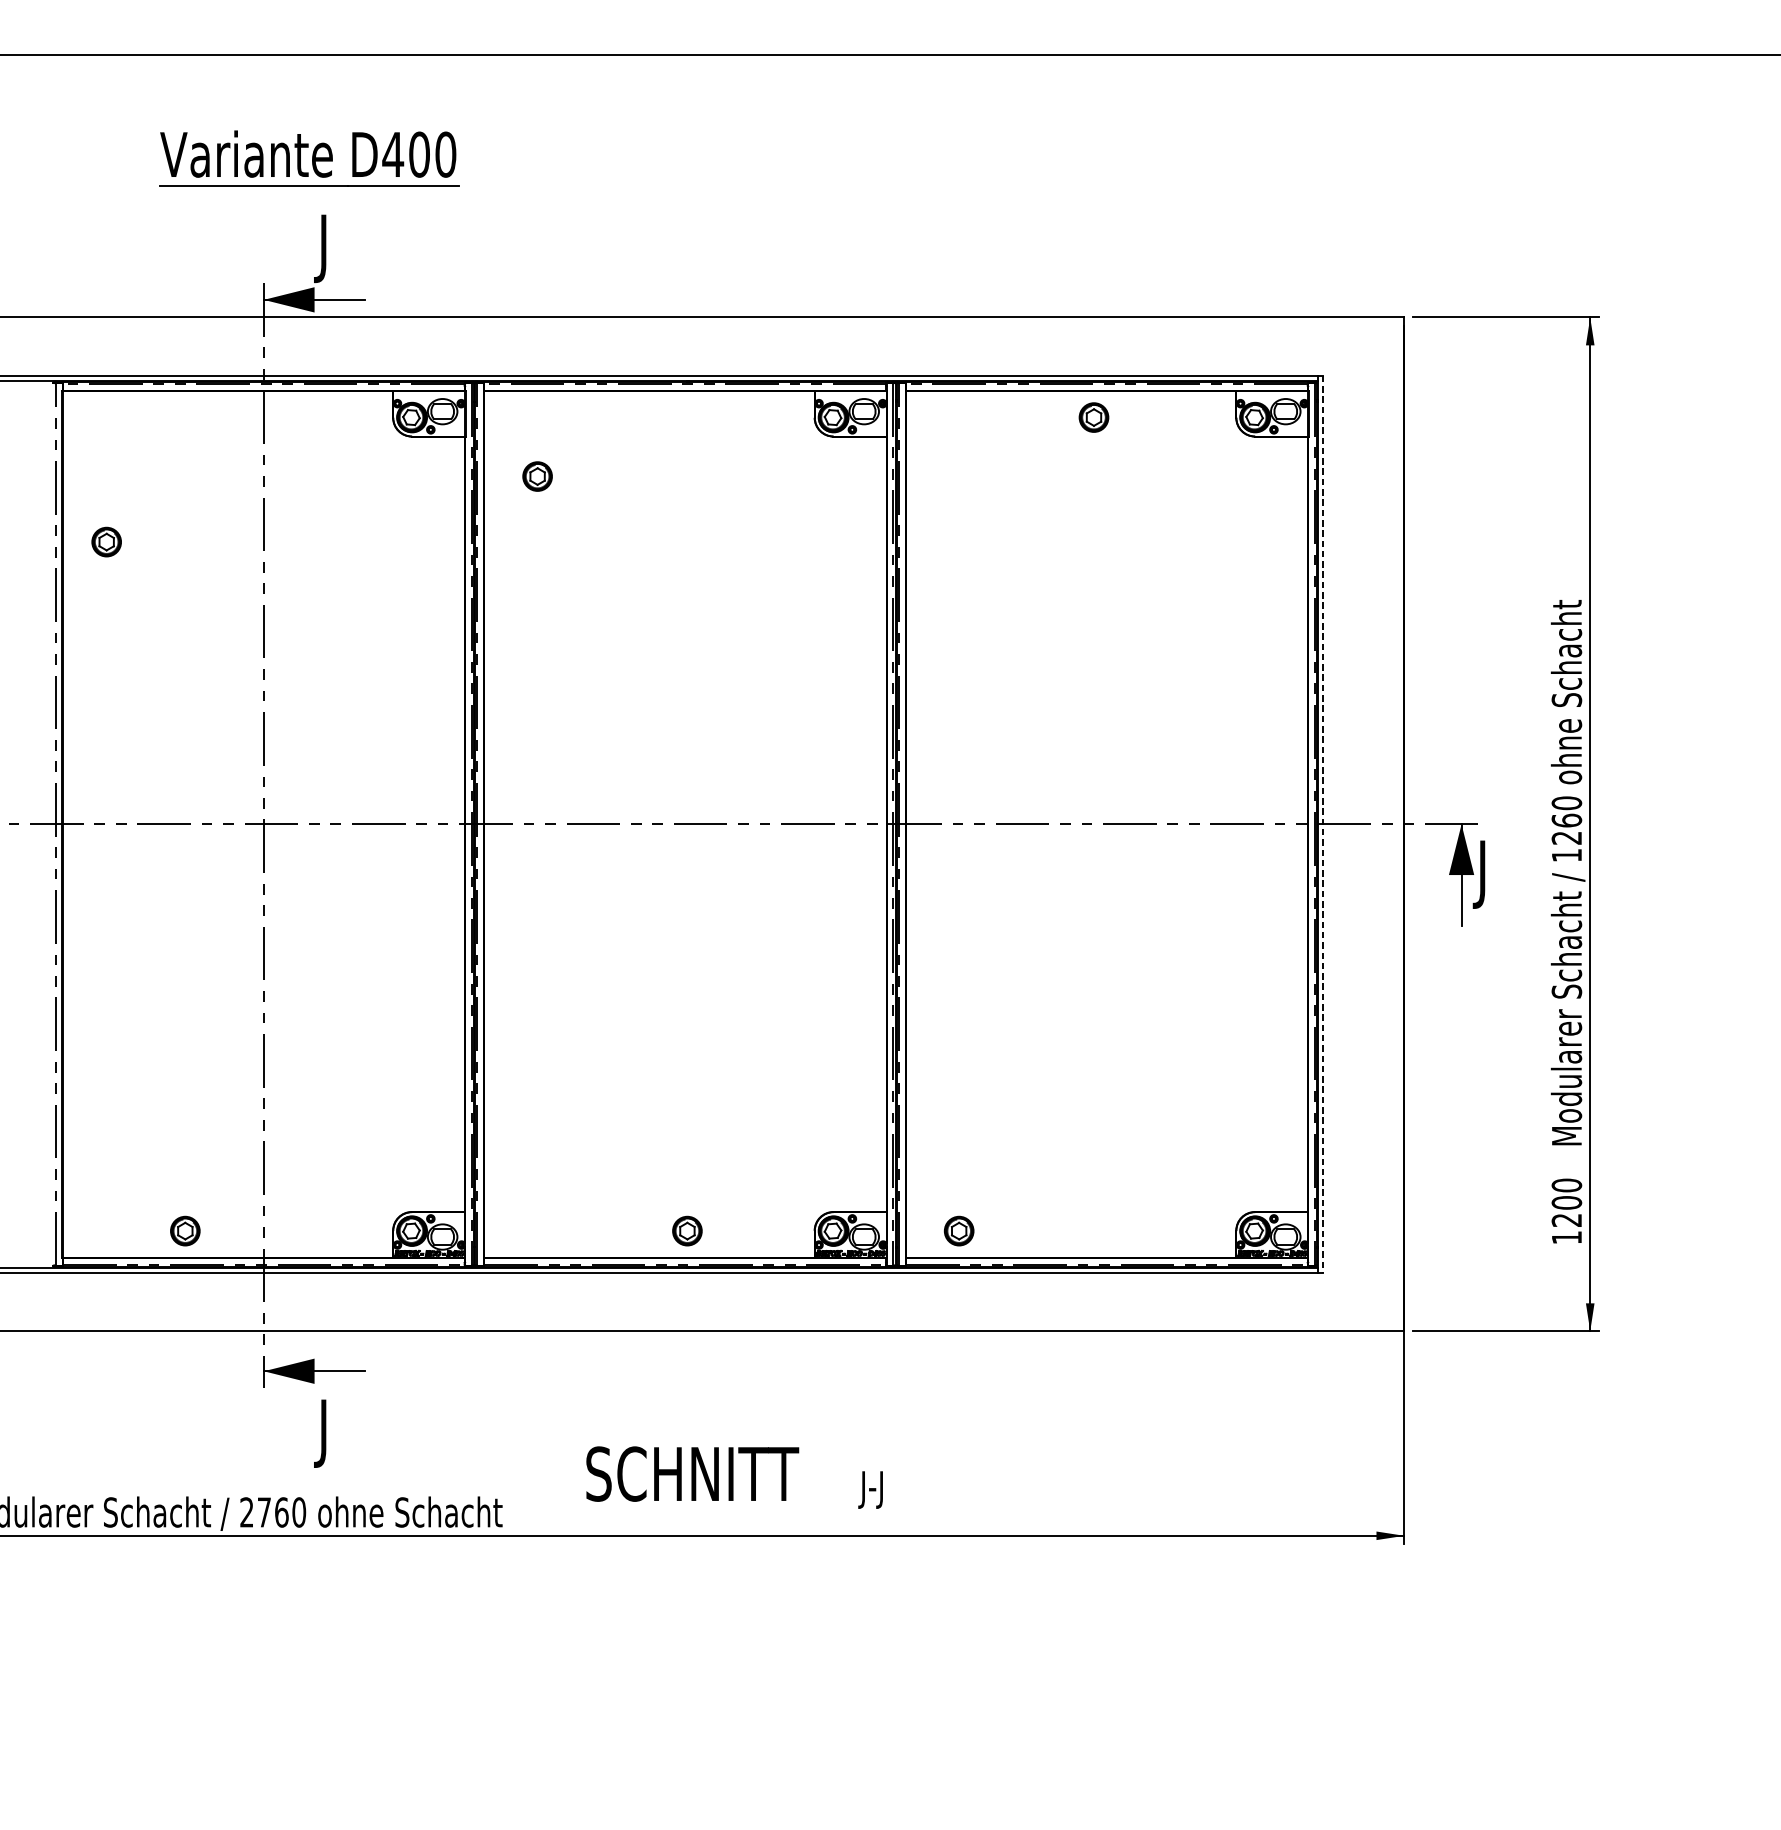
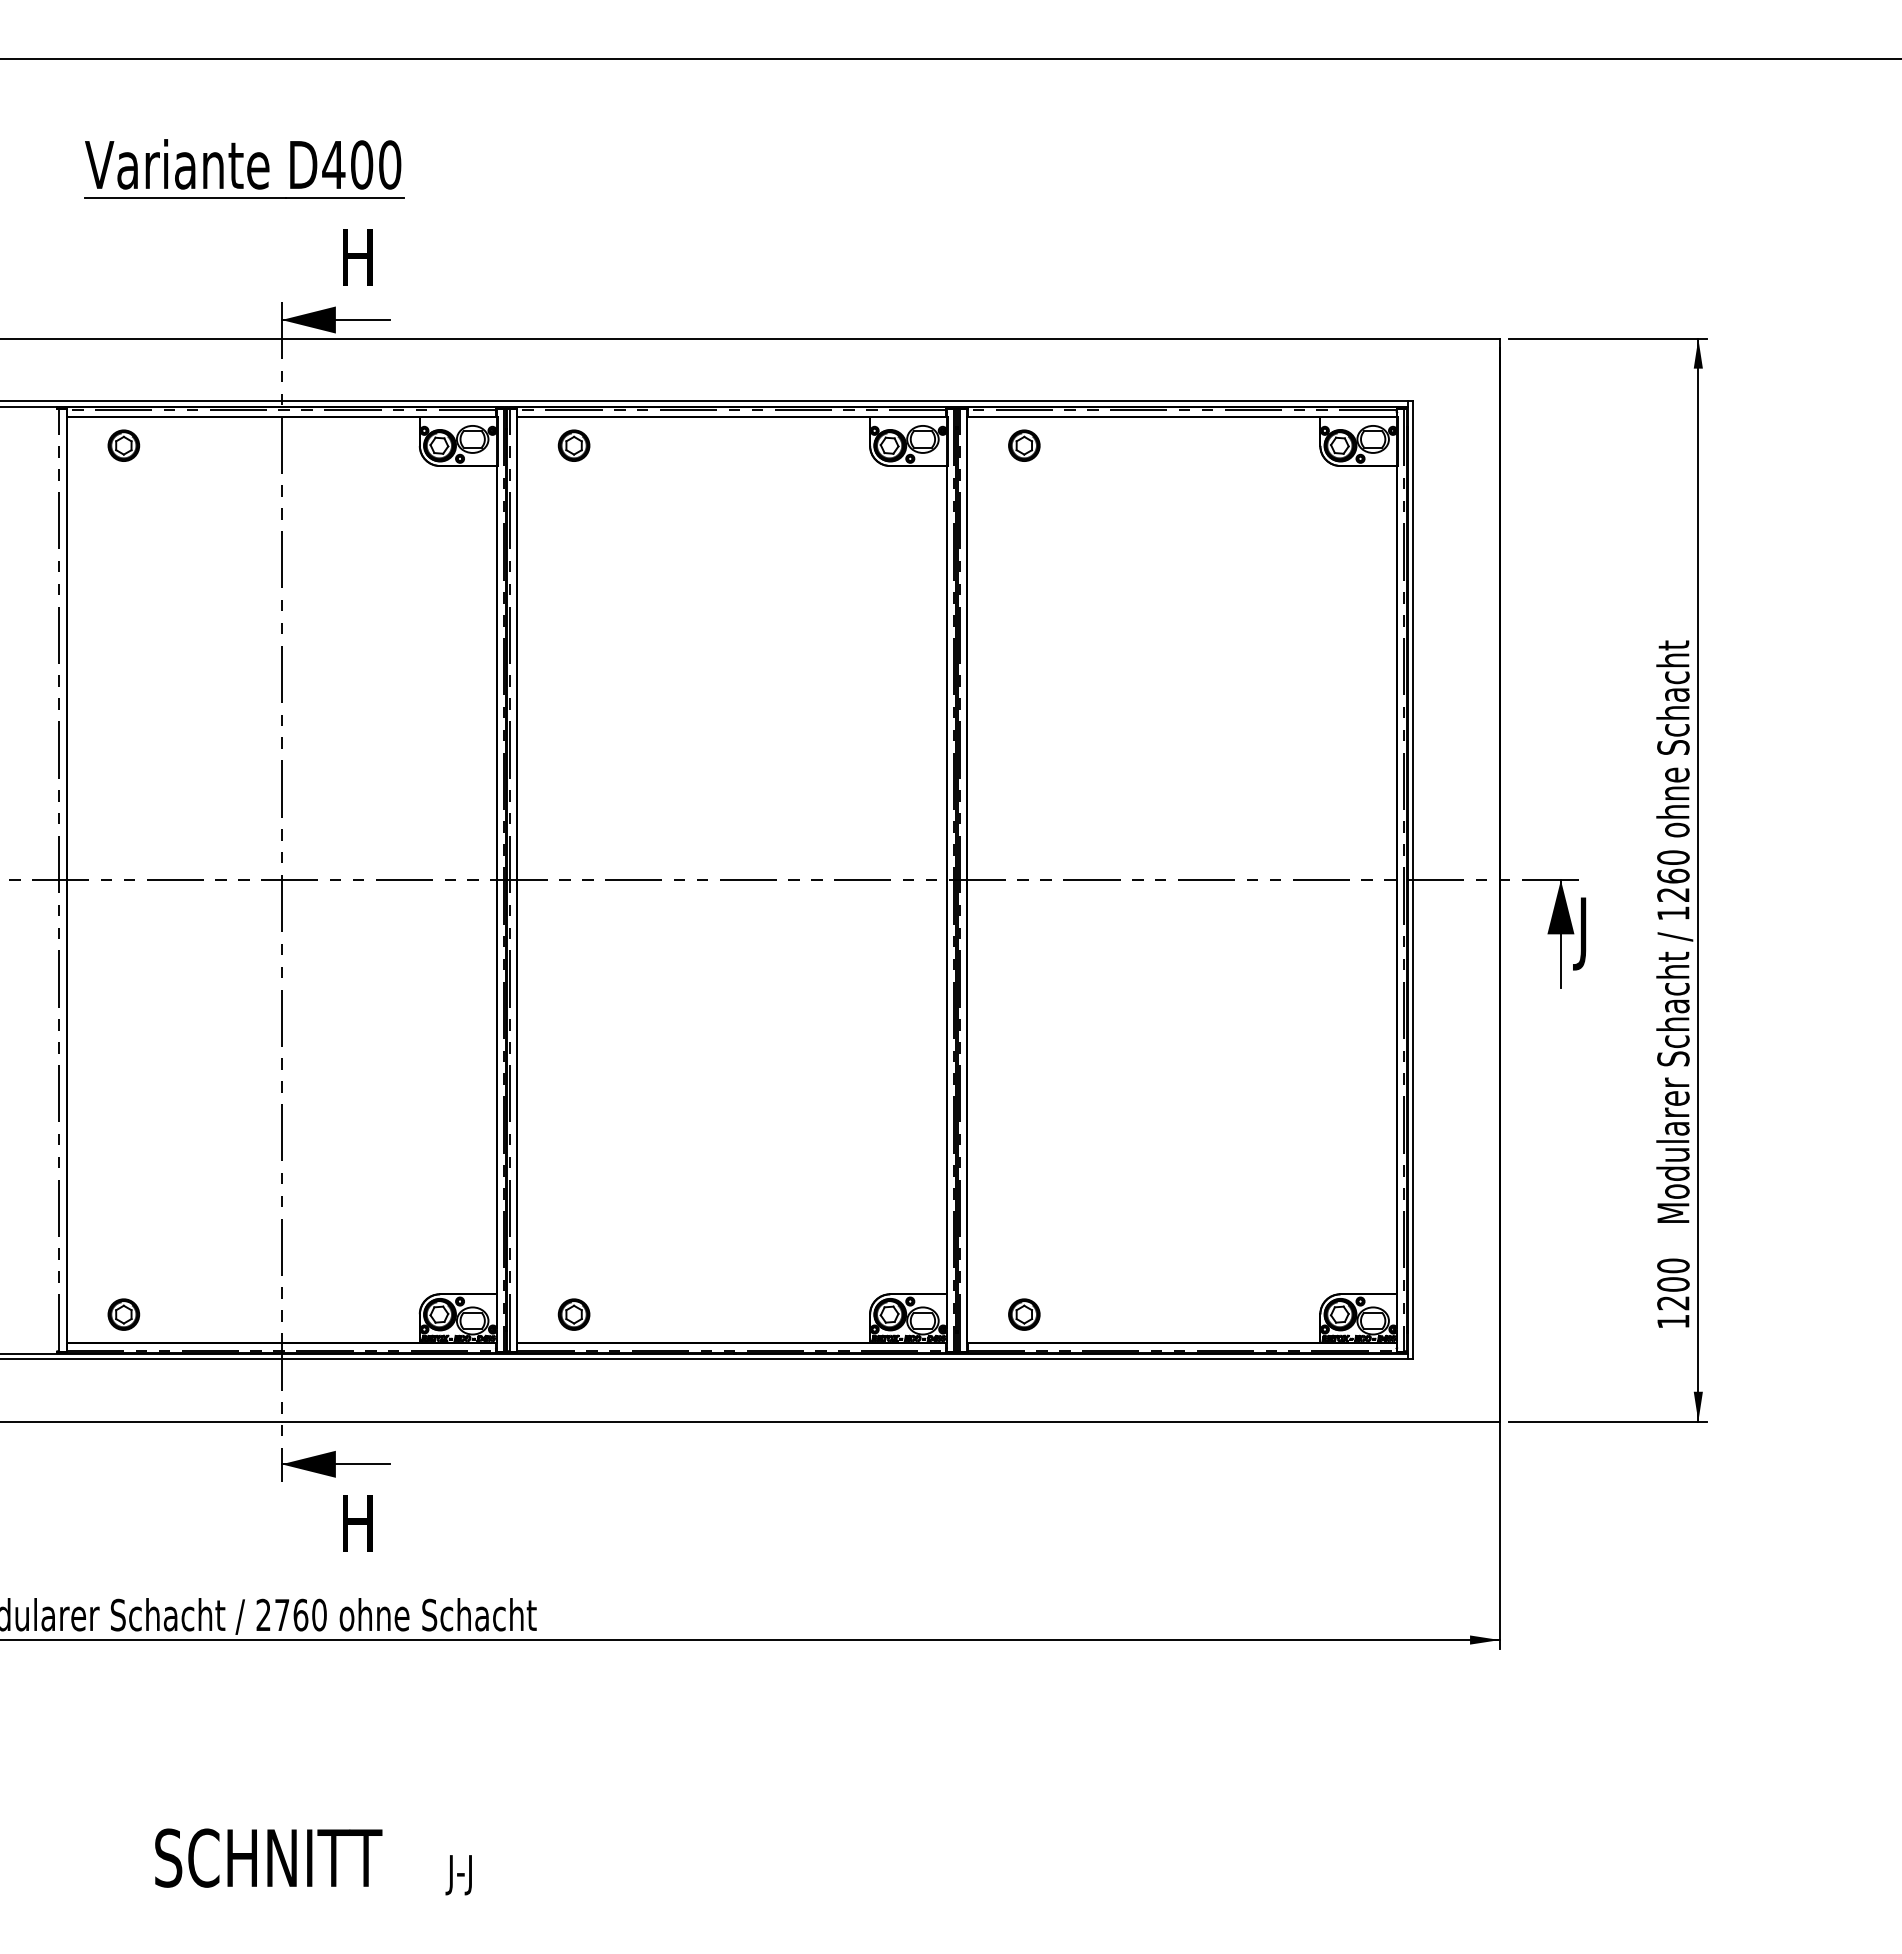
part: (309, 158) -> (244, 168), moved
text: (331, 248) -> (353, 265), J -> H
part: (1094, 417) -> (1024, 445), moved
part: (537, 476) -> (573, 445), moved
part: (106, 541) -> (123, 445), moved
line: (1323, 824) -> (1413, 880), dashed -> solid
part: (184, 1231) -> (123, 1314), moved
part: (686, 1231) -> (573, 1314), moved
text: (331, 1433) -> (353, 1530), J -> H
text: (734, 1477) -> (313, 1861), moved

